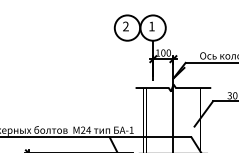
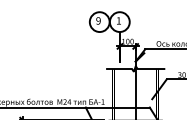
text: (125, 26) -> (98, 20), 2 -> 9

